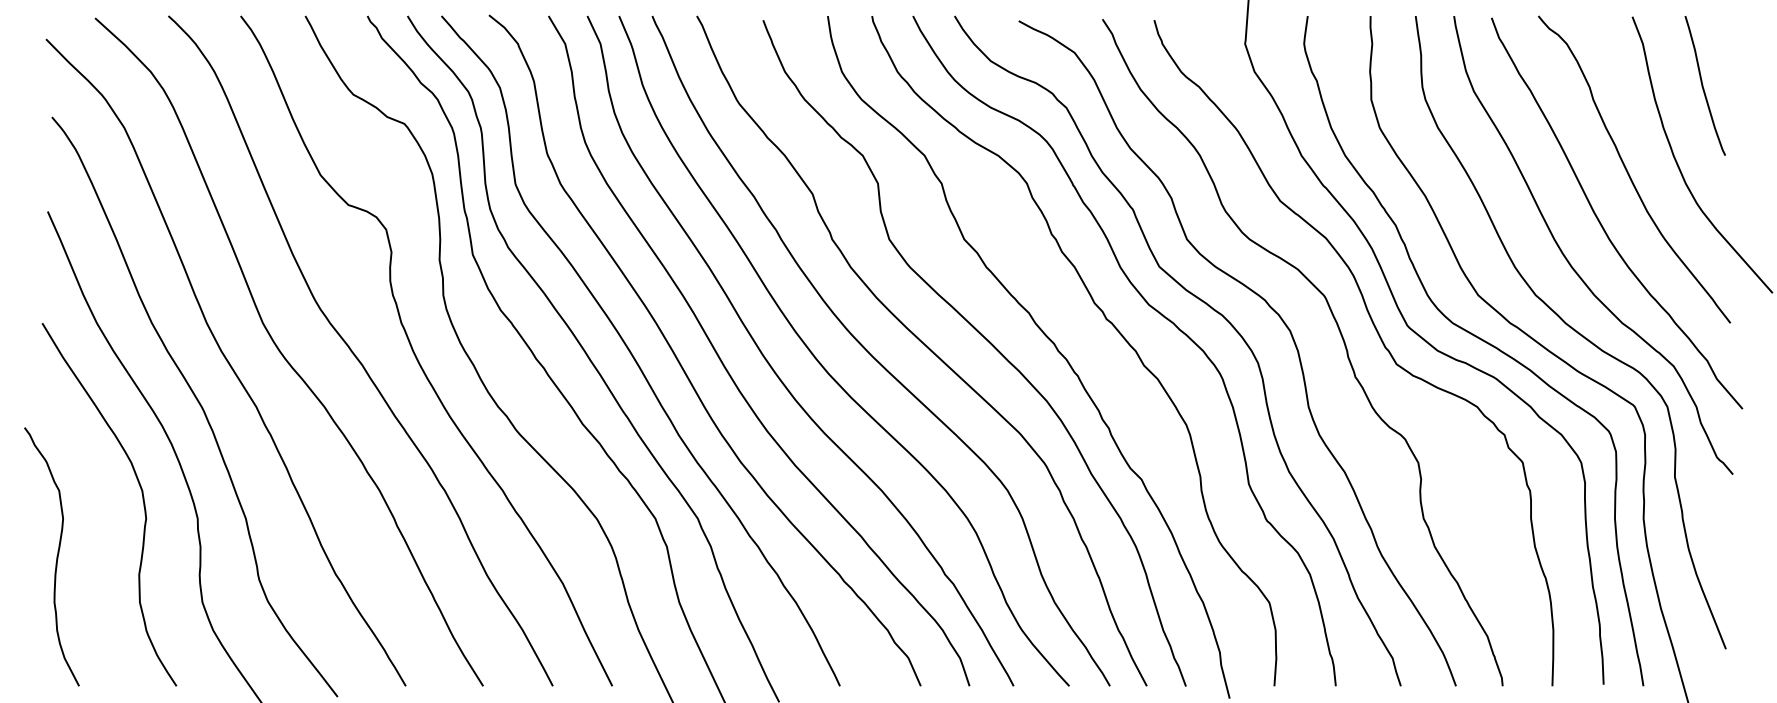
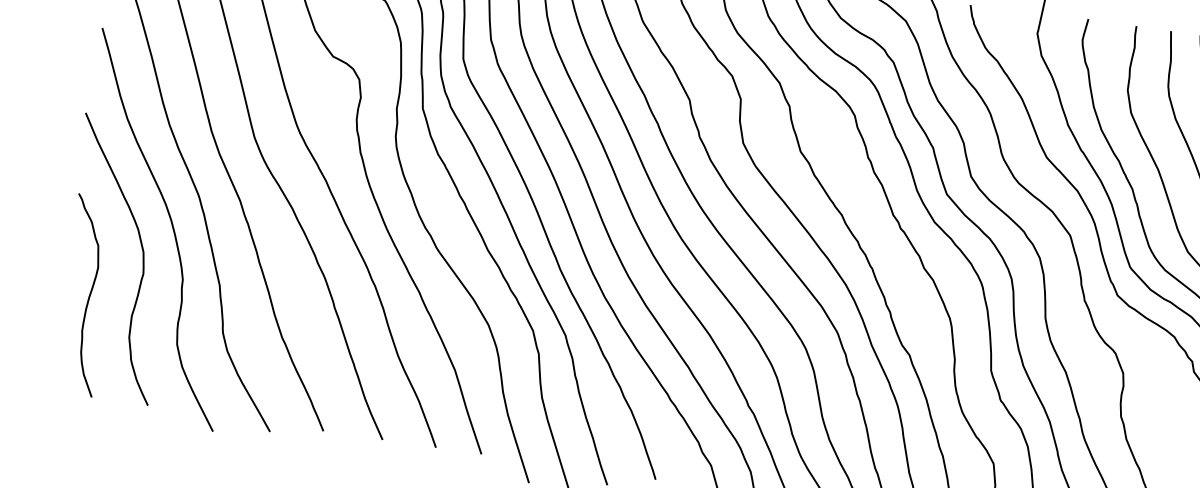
curve: (56, 556) -> (88, 295), moved

